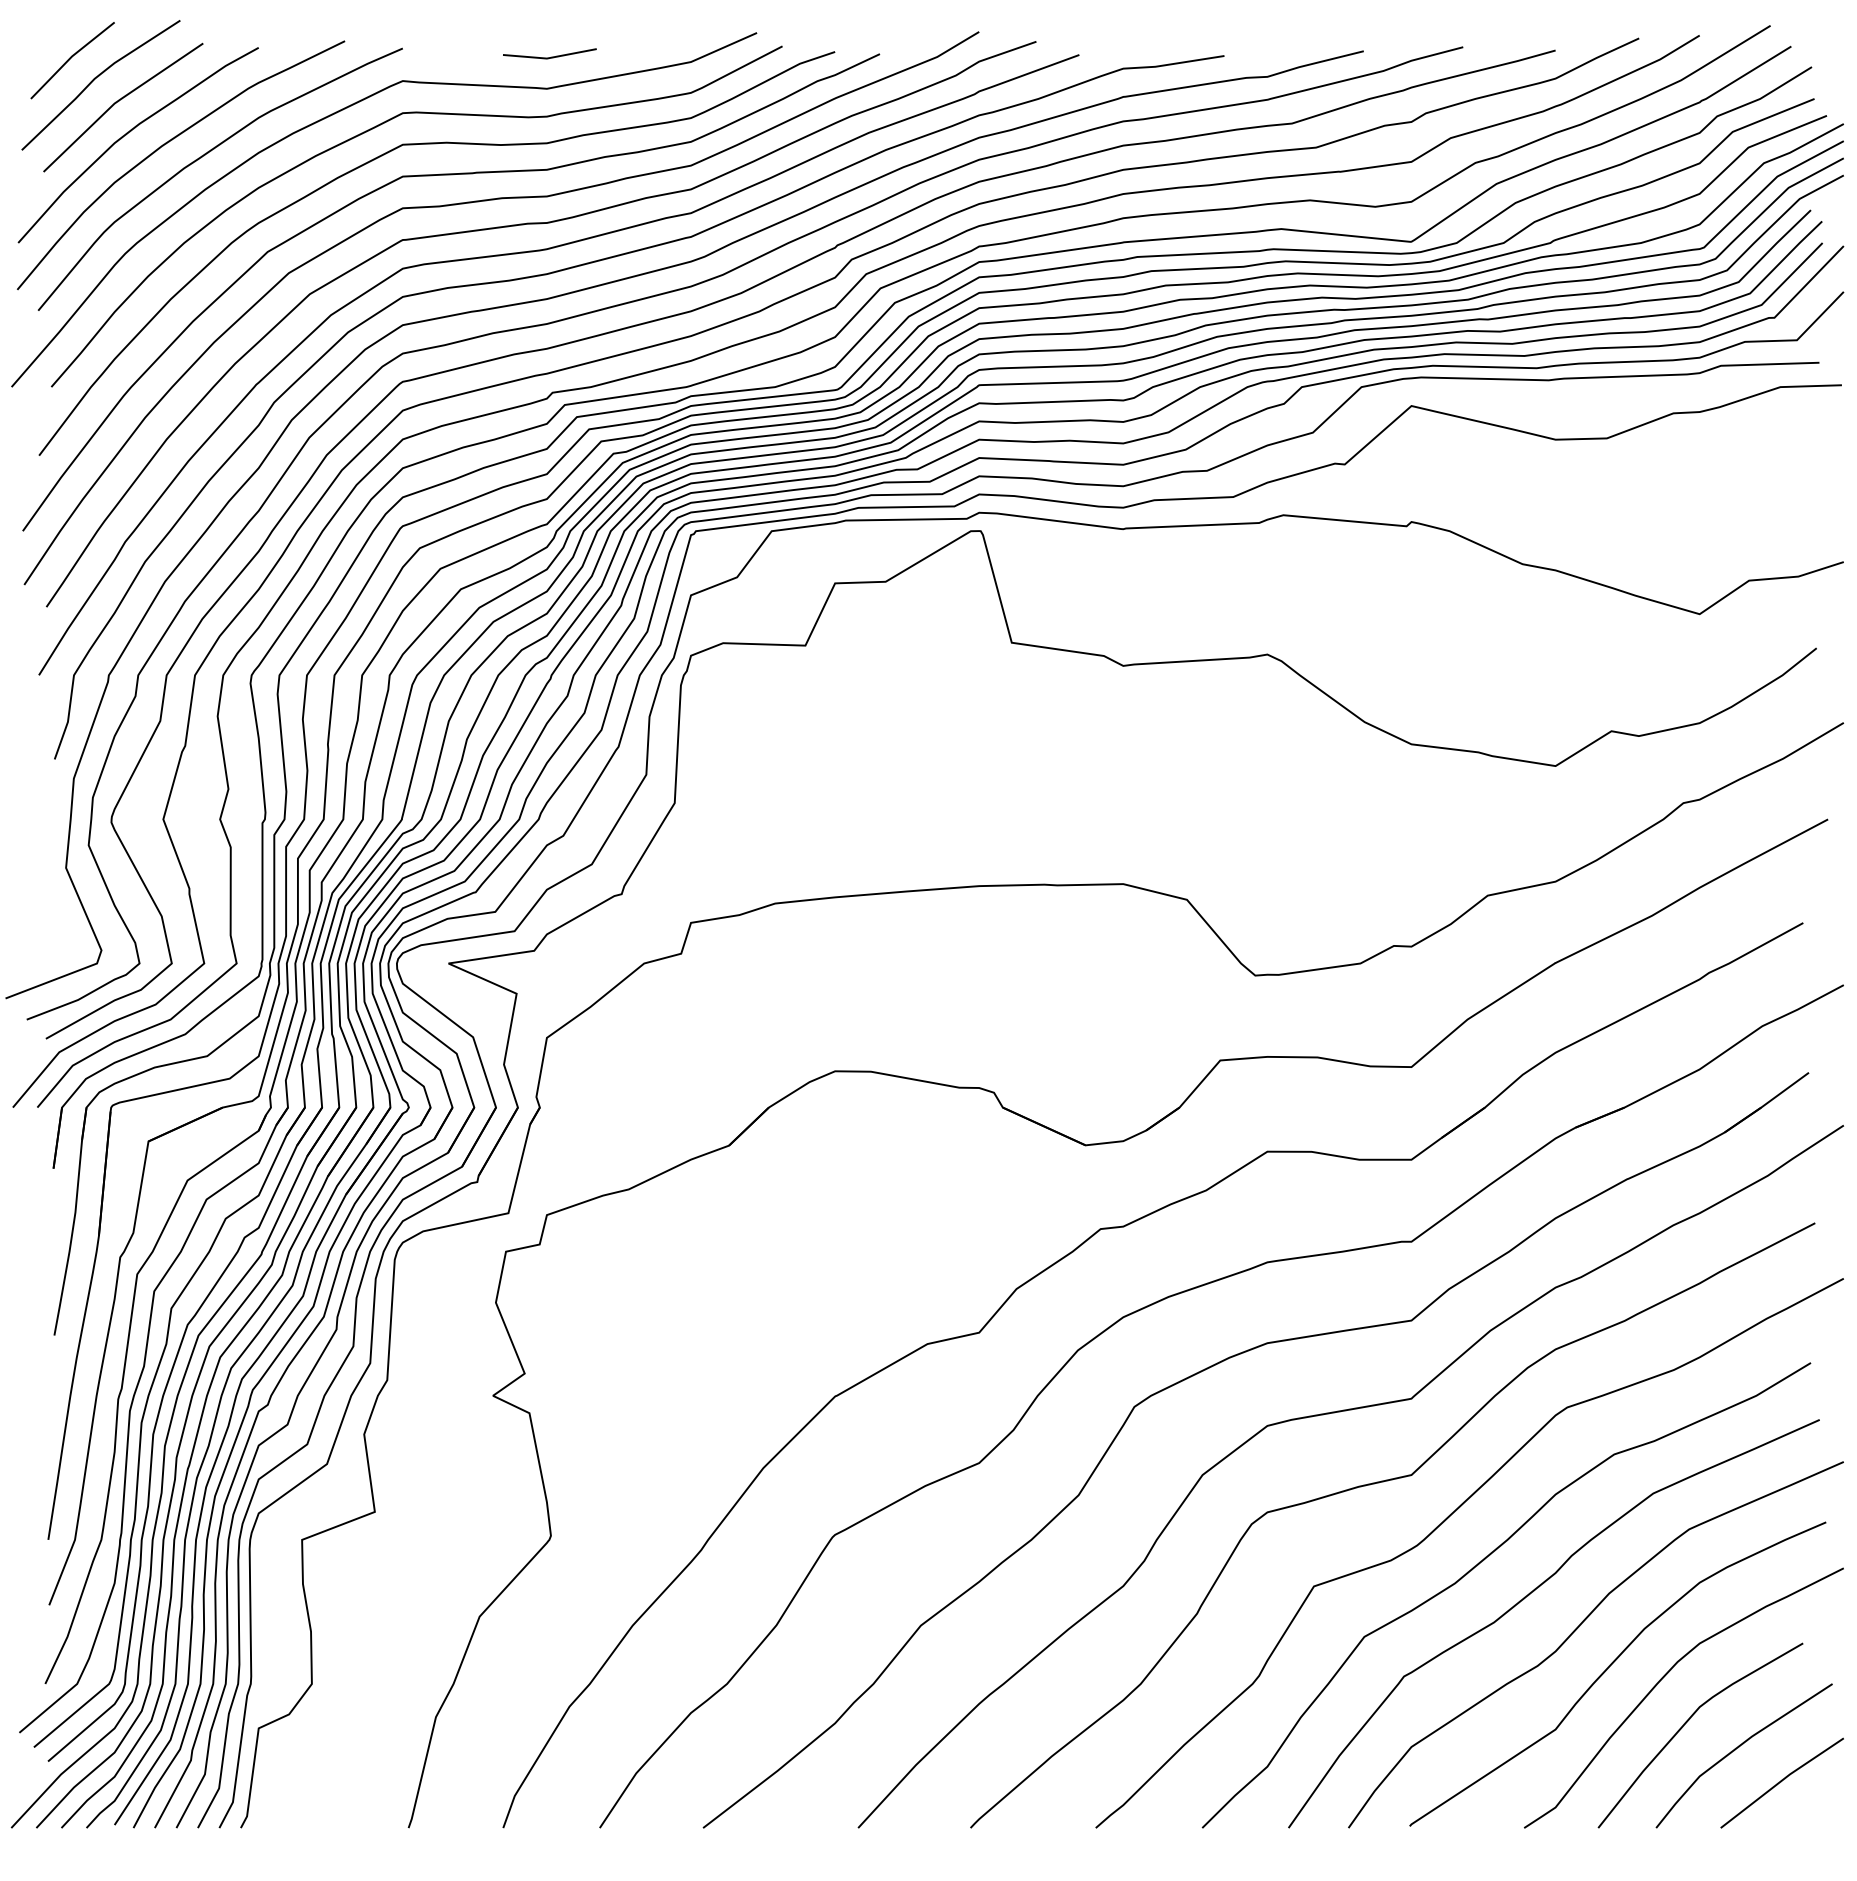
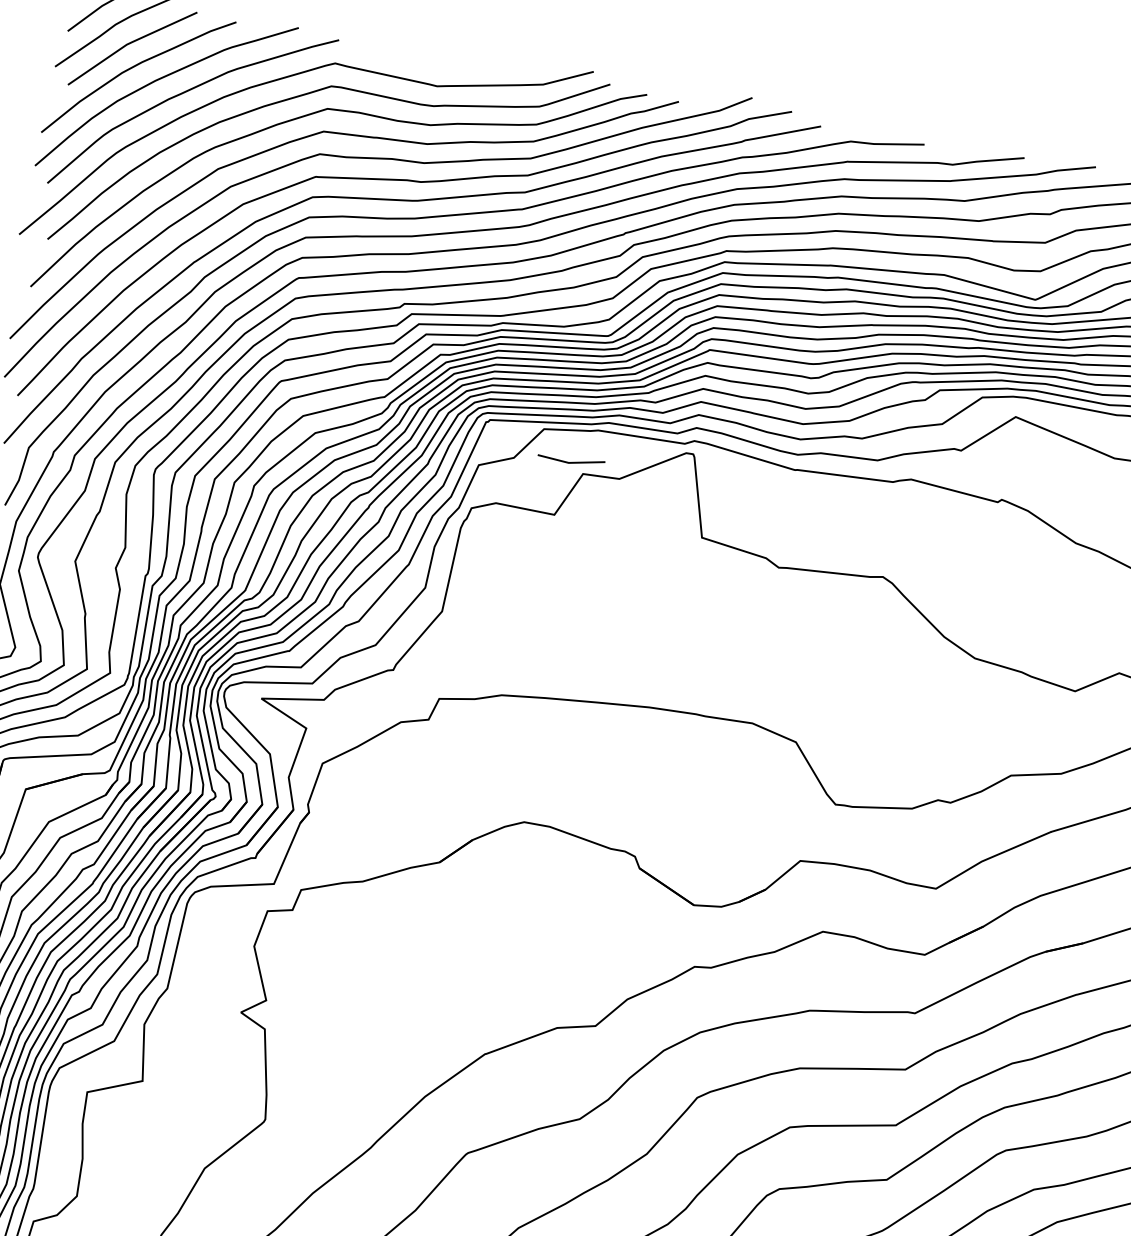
line: (551, 56) -> (572, 461), moved

